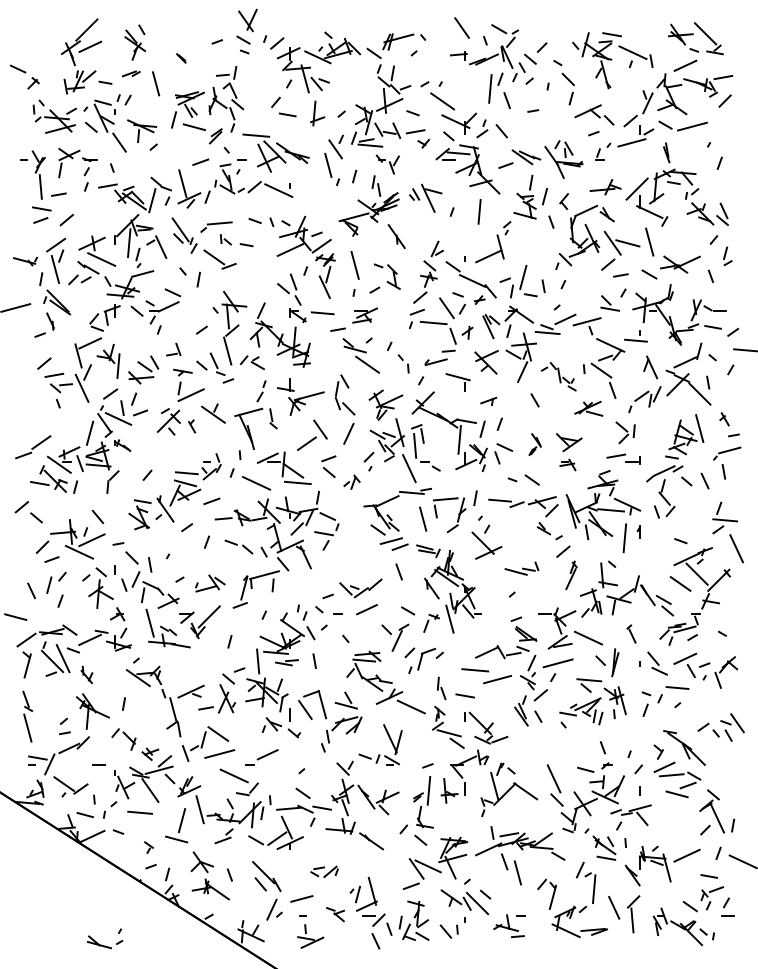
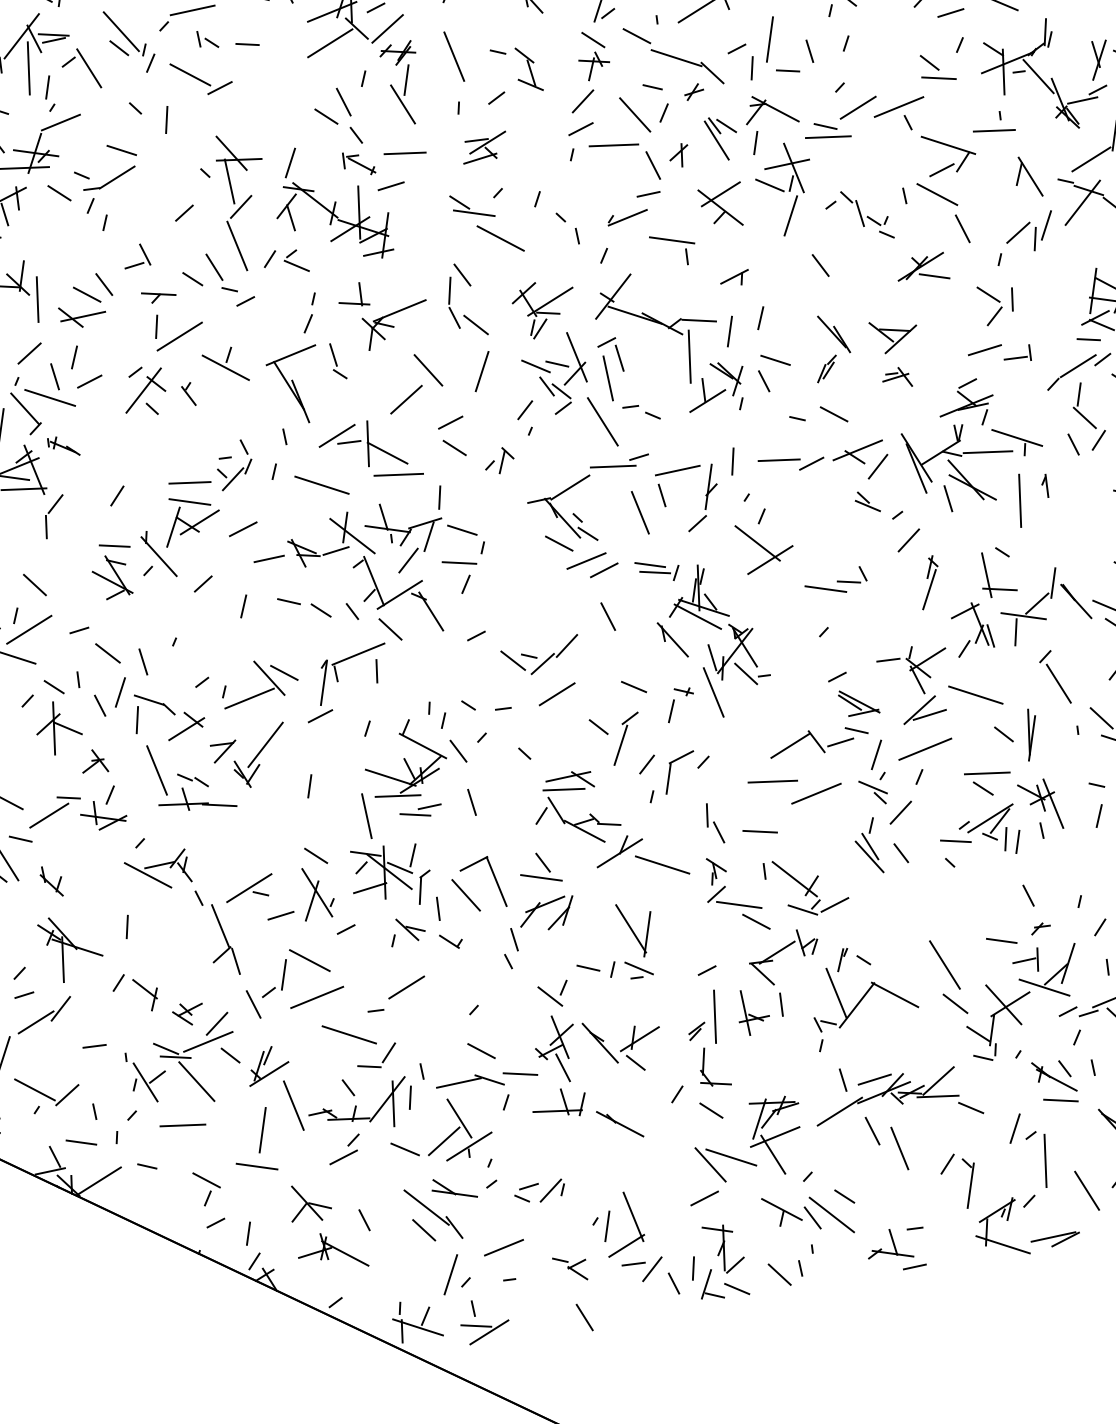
line: (337, 329) -> (389, 185), moved
part: (534, 444) -> (829, 347), size x1.67
part: (210, 583) -> (259, 682), size x1.43
line: (327, 596) -> (475, 636), moved
part: (631, 633) -> (1054, 676), size x1.67
line: (239, 669) -> (345, 928), moved
part: (148, 847) -> (206, 1188), size x1.67
part: (310, 936) -> (484, 1321), moved
line: (375, 941) -> (584, 1318), moved
part: (105, 945) -> (466, 1193), moved

